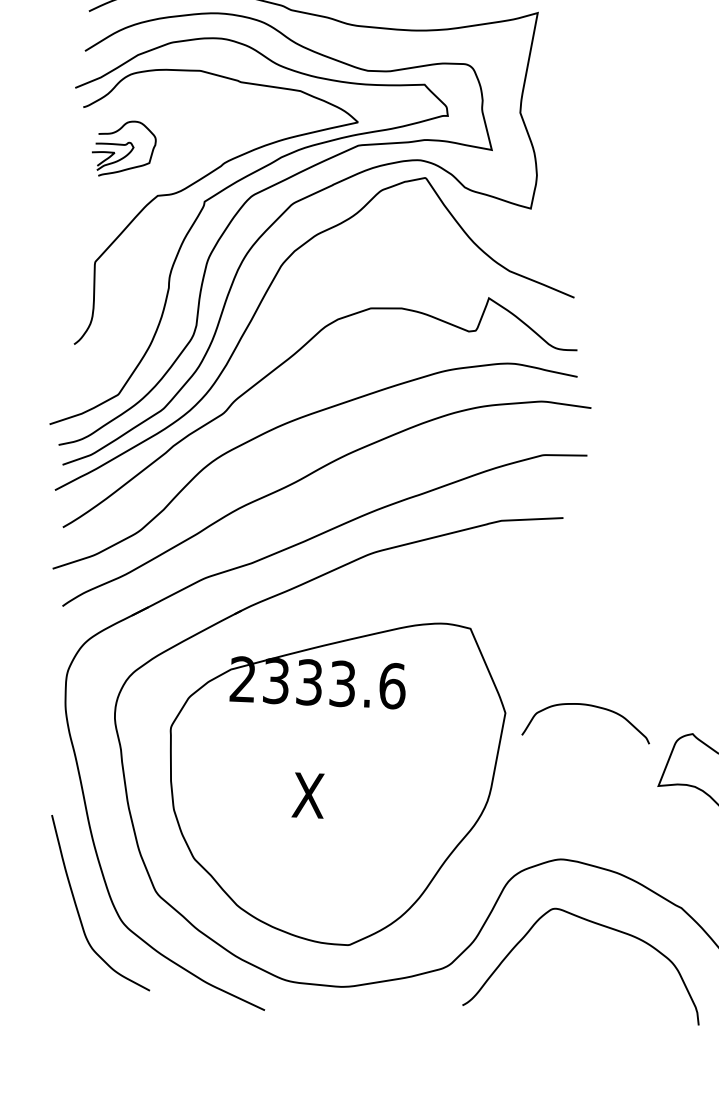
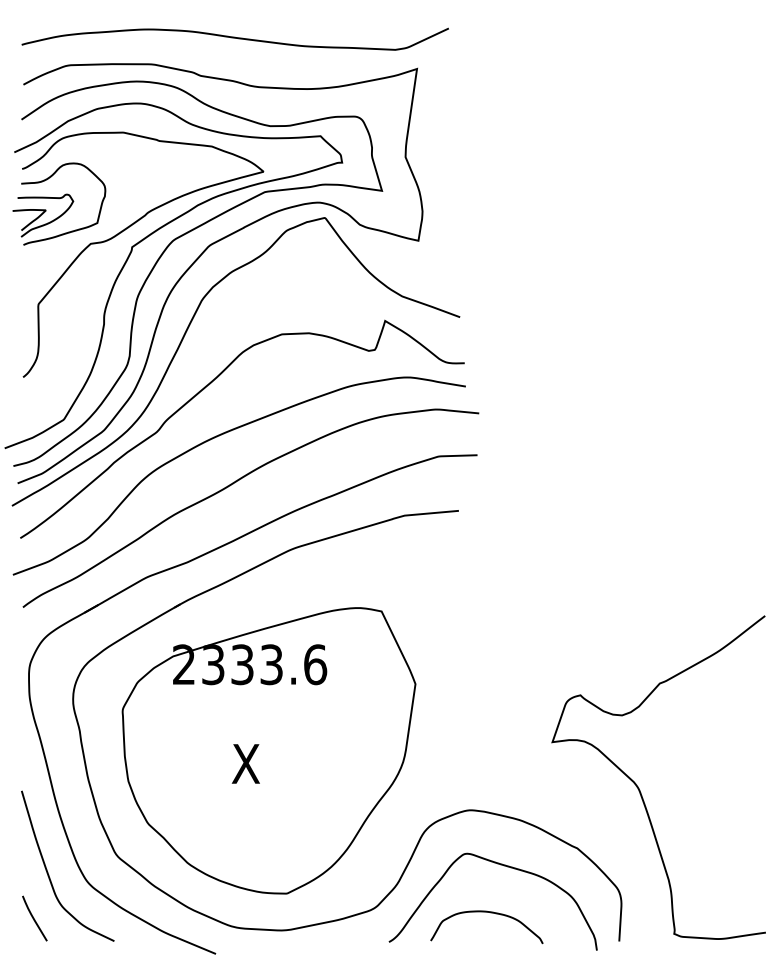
part: (124, 148) -> (59, 203), size x1.67
curve: (591, 707) -> (490, 913), moved
curve: (60, 960) -> (34, 918), added

